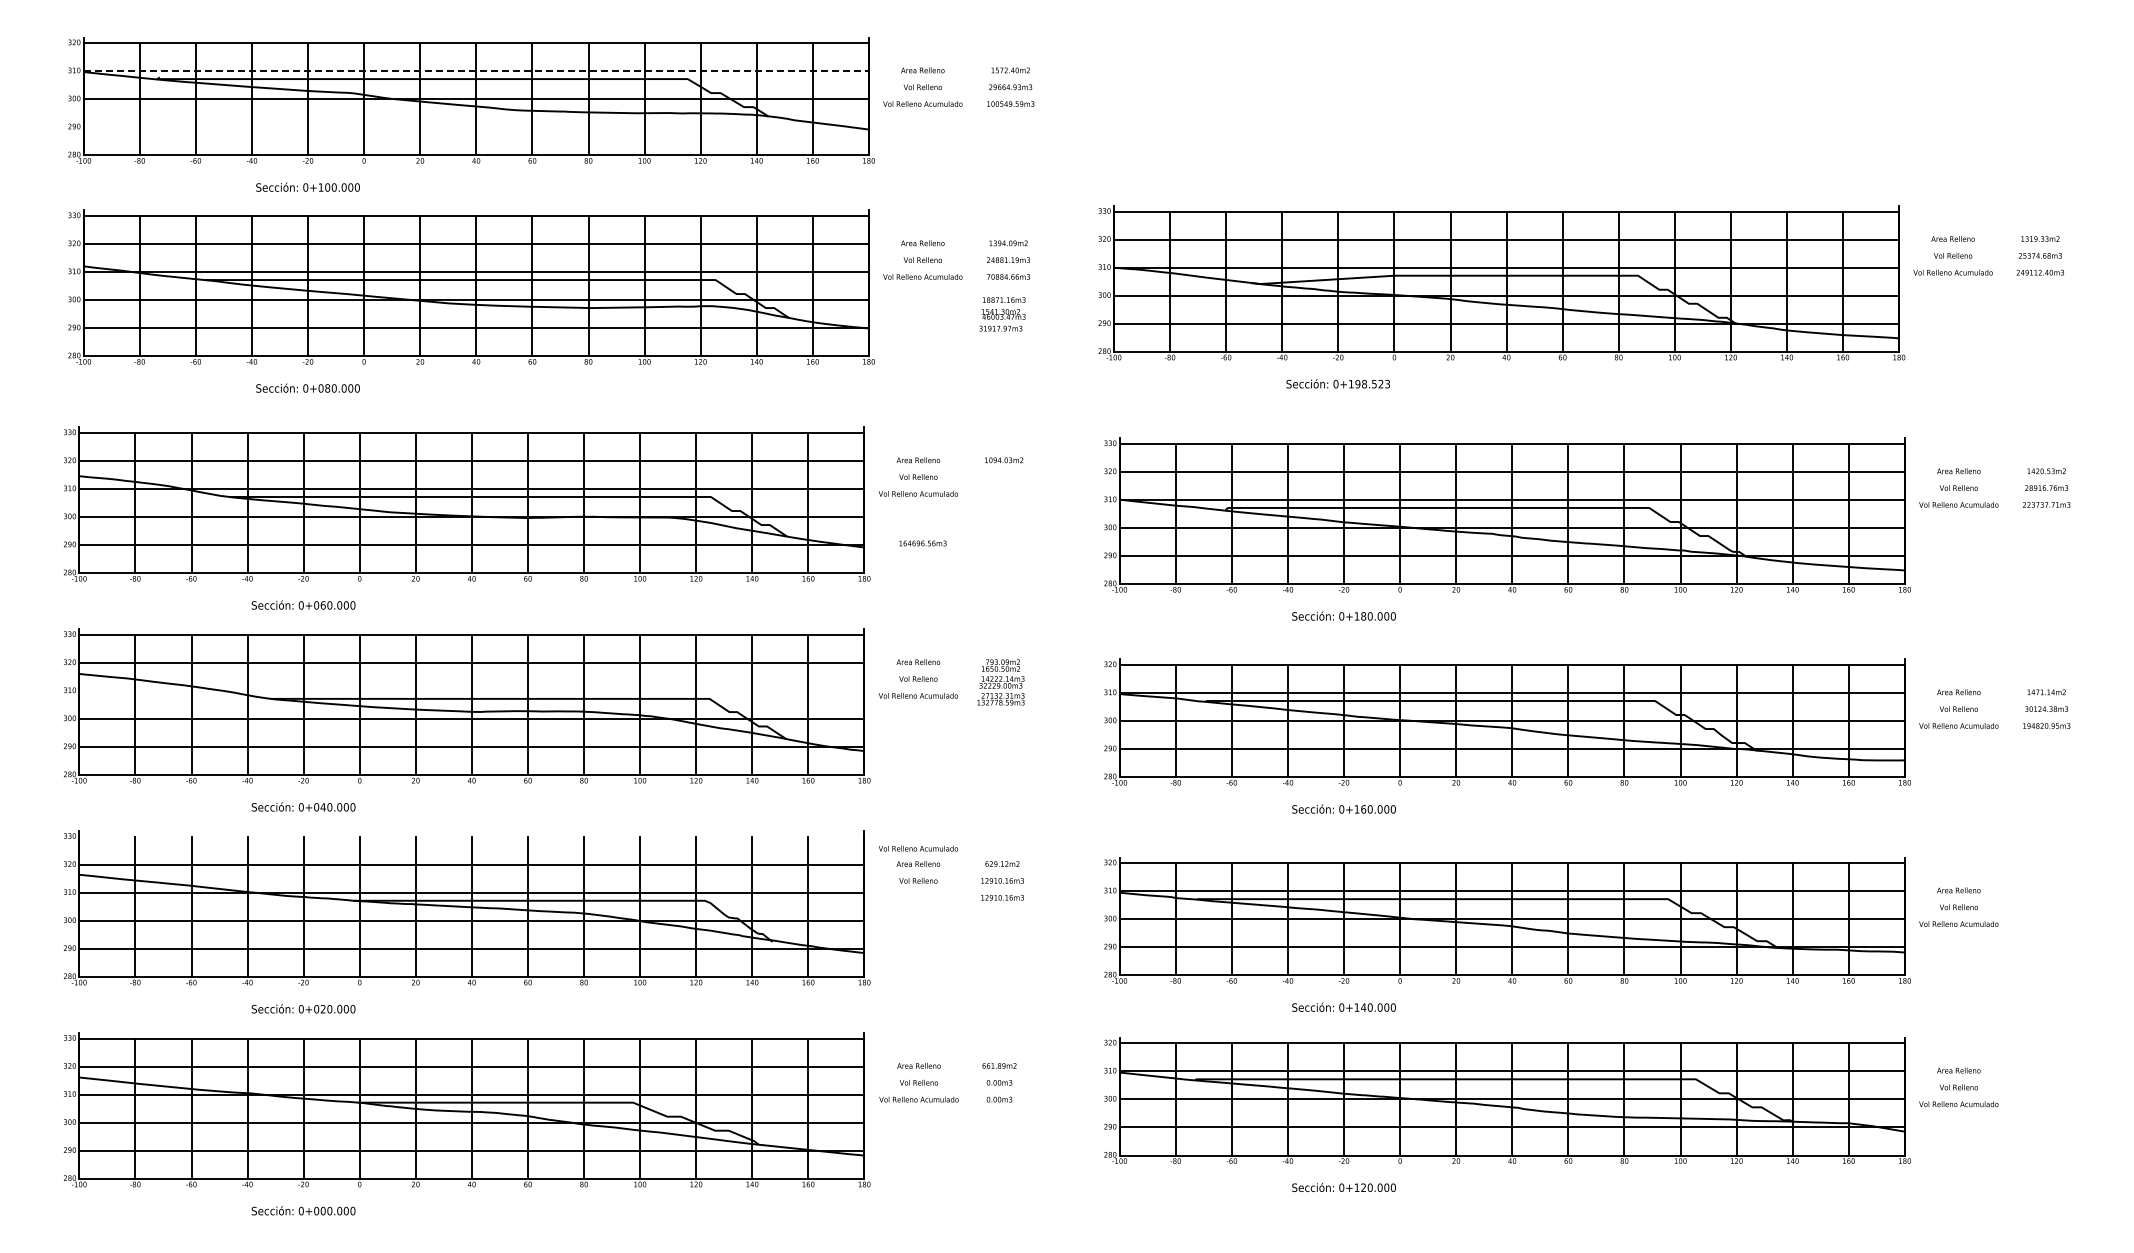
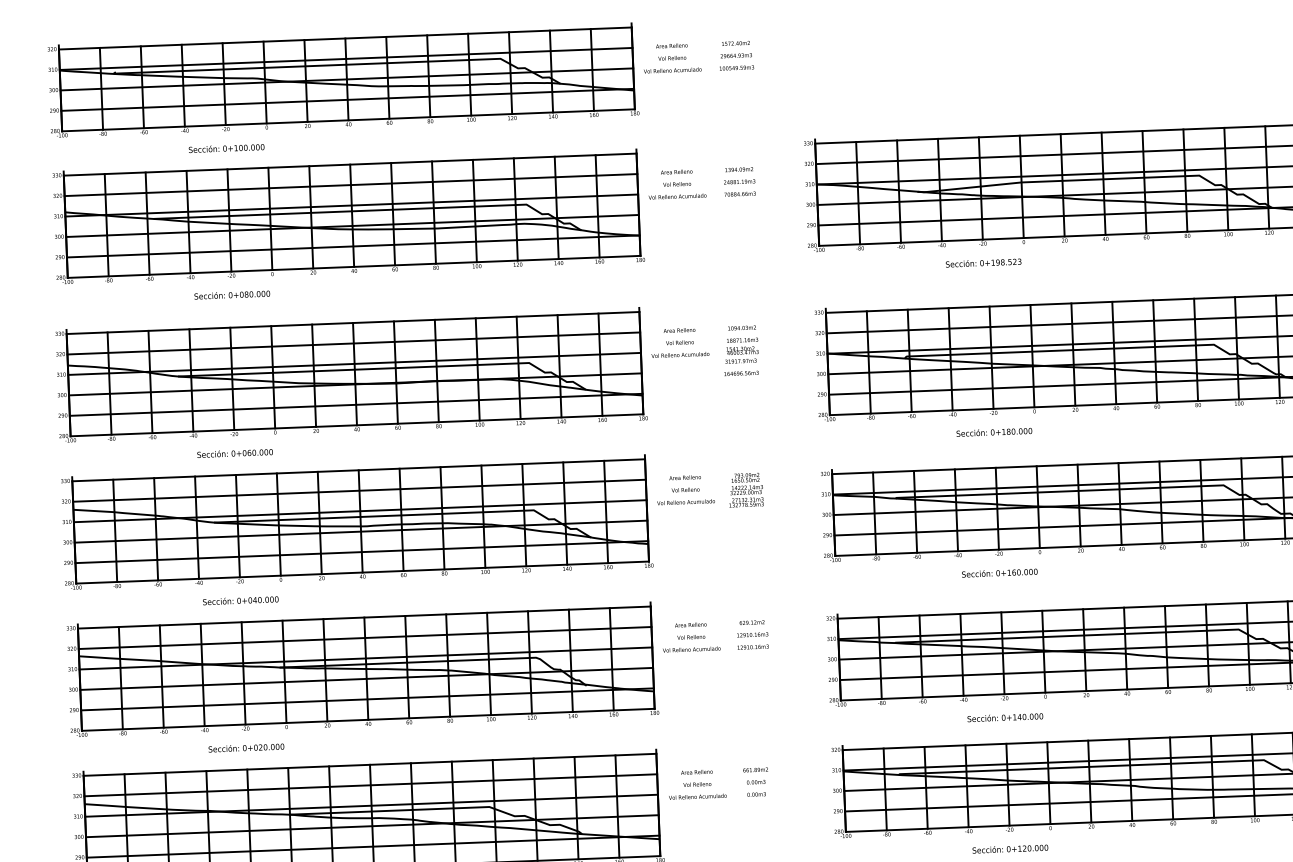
line: (476, 71) -> (346, 59), dashed -> solid
line: (475, 127) -> (347, 100), added
text: (1002, 314) -> (741, 350), moved
text: (922, 543) -> (741, 373), moved
line: (471, 690) -> (359, 510), added
line: (471, 836) -> (364, 617), added
text: (917, 848) -> (691, 649), moved

